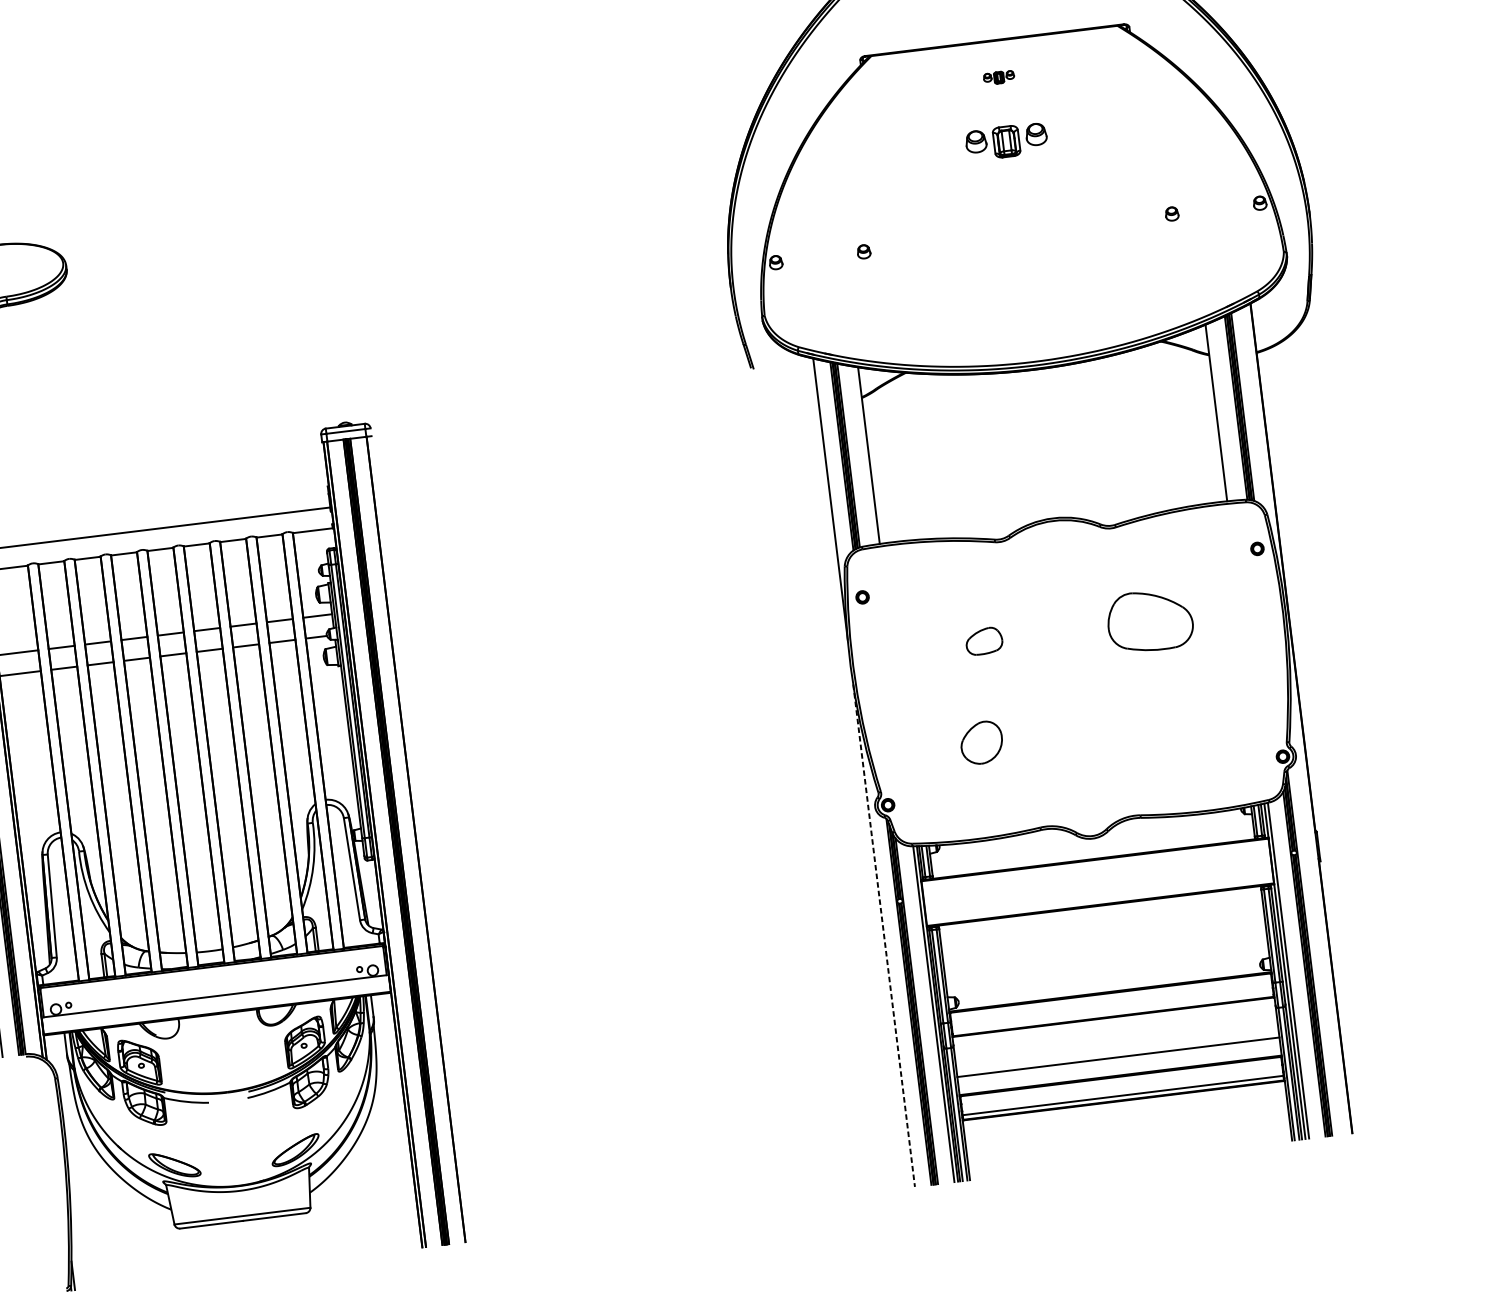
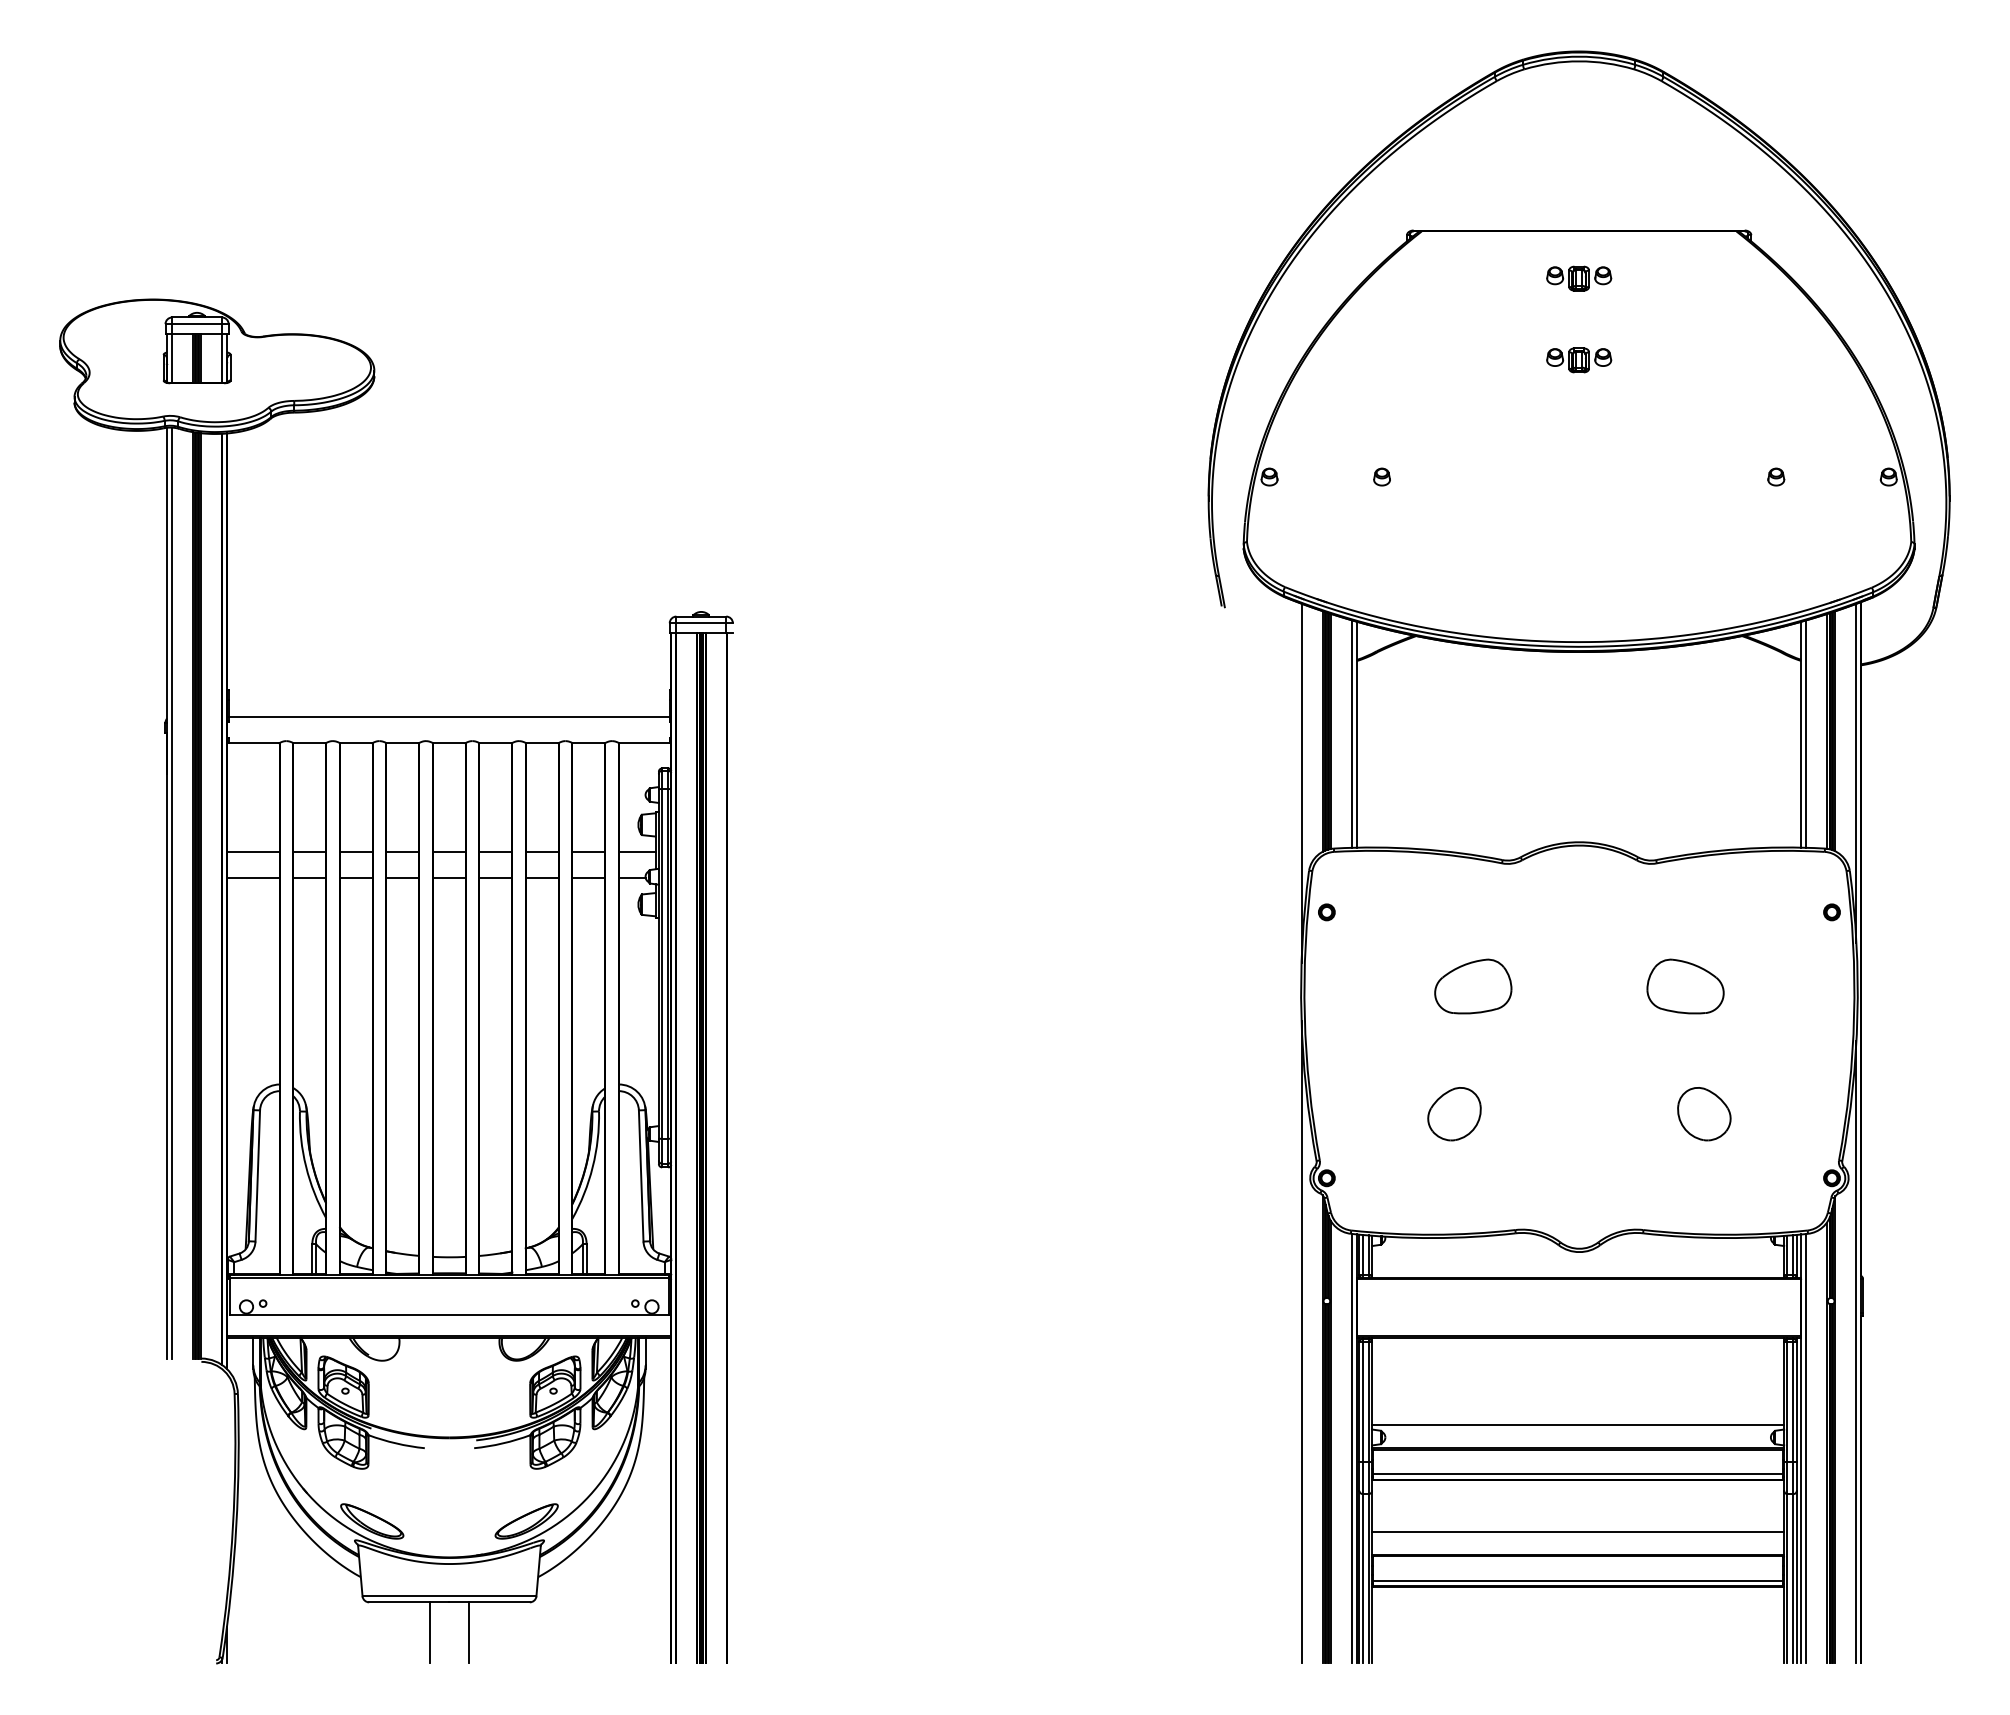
part: (999, 77) -> (1579, 278), size x1.67
part: (1007, 141) -> (1579, 360), size x0.62
line: (1219, 411) -> (1805, 733), added
line: (1263, 437) -> (1856, 772), added
line: (865, 455) -> (1352, 733), added
part: (1150, 620) -> (1685, 986), size x0.71
part: (984, 641) -> (1473, 986), size x1.67
part: (1177, 719) -> (1704, 1114), added
line: (1318, 890) -> (1856, 1352), added
line: (884, 936) -> (1301, 1342), dashed -> solid
line: (1108, 973) -> (1578, 1424), added
line: (1112, 1011) -> (1577, 1473), added
line: (261, 1242) -> (469, 1632), added
line: (230, 1246) -> (429, 1632), added

